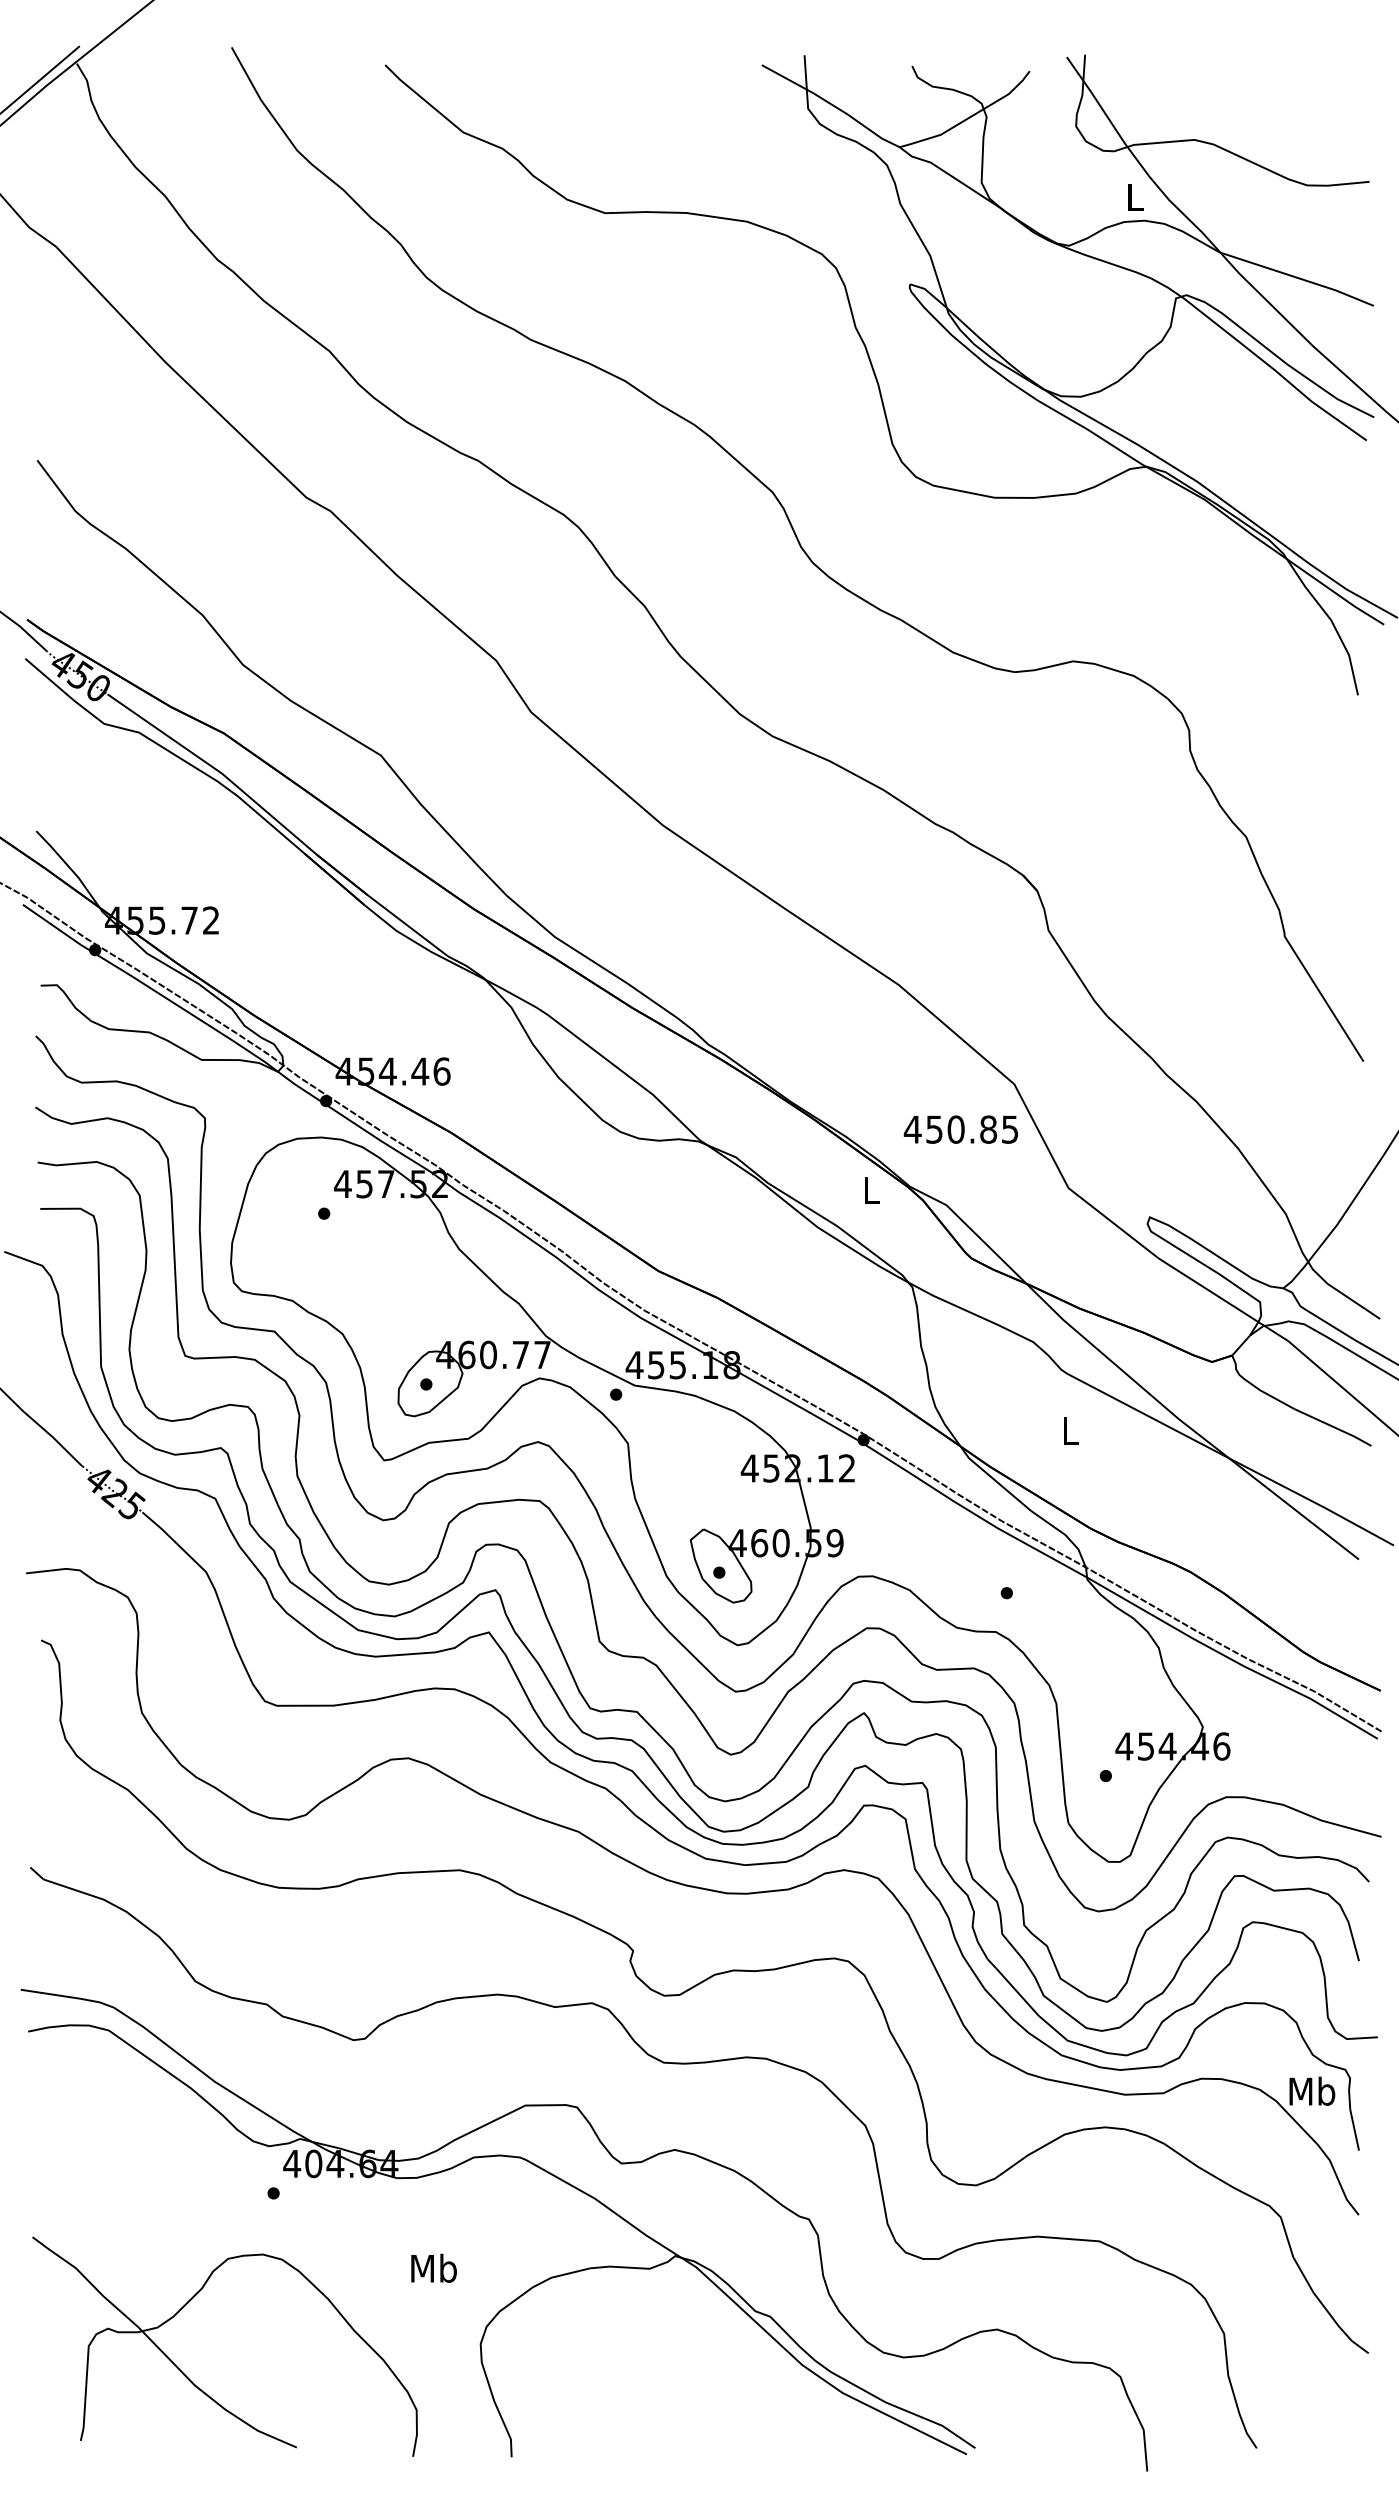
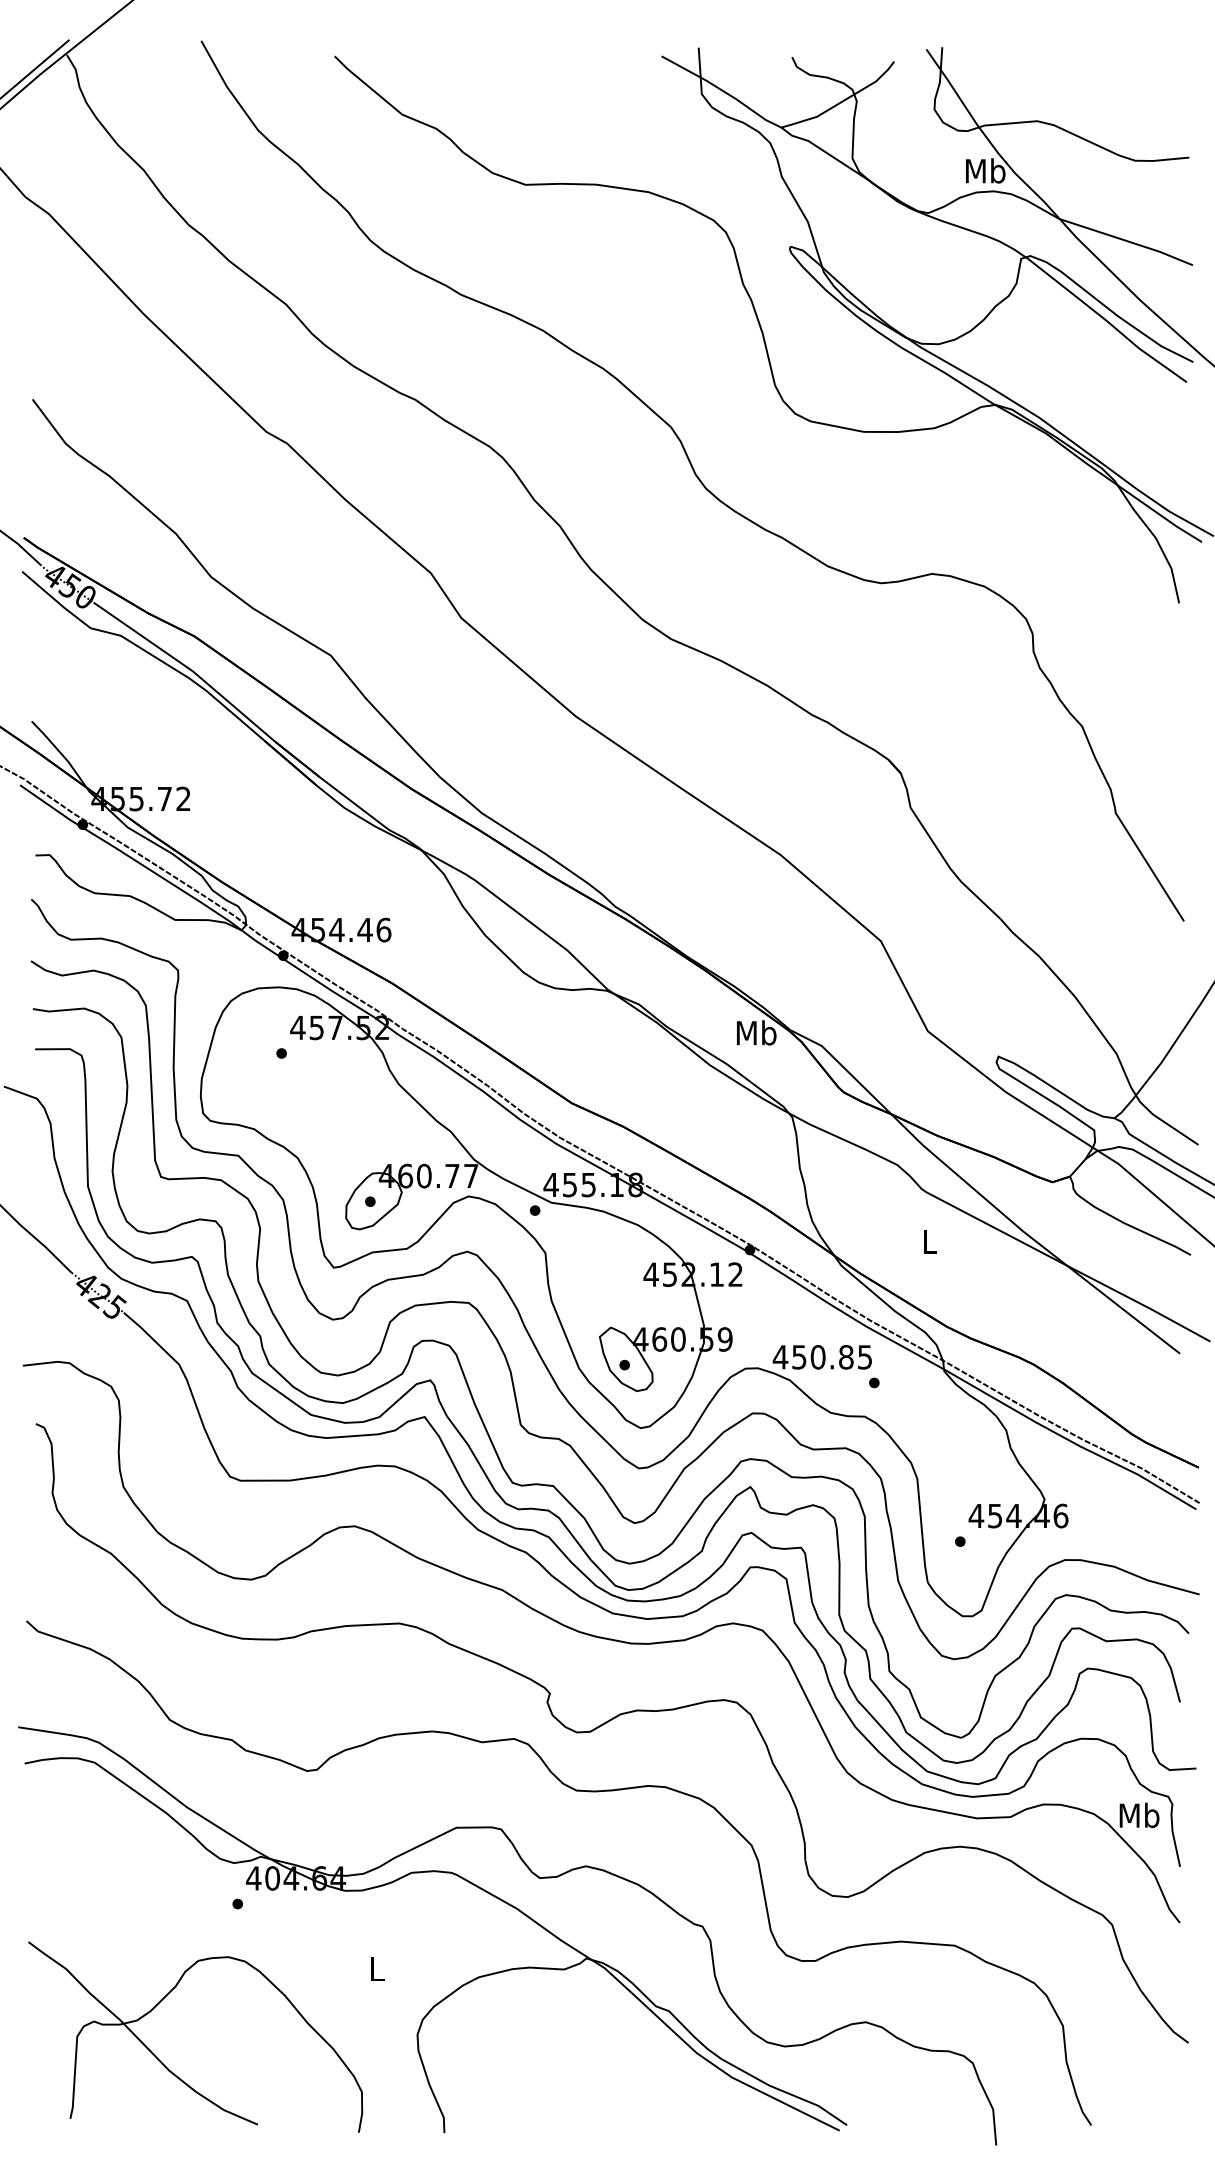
text: (1134, 196) -> (985, 170), L -> Mb
text: (960, 1129) -> (821, 1357), moved
text: (871, 1189) -> (756, 1032), L -> Mb
text: (433, 2267) -> (376, 1968), Mb -> L

